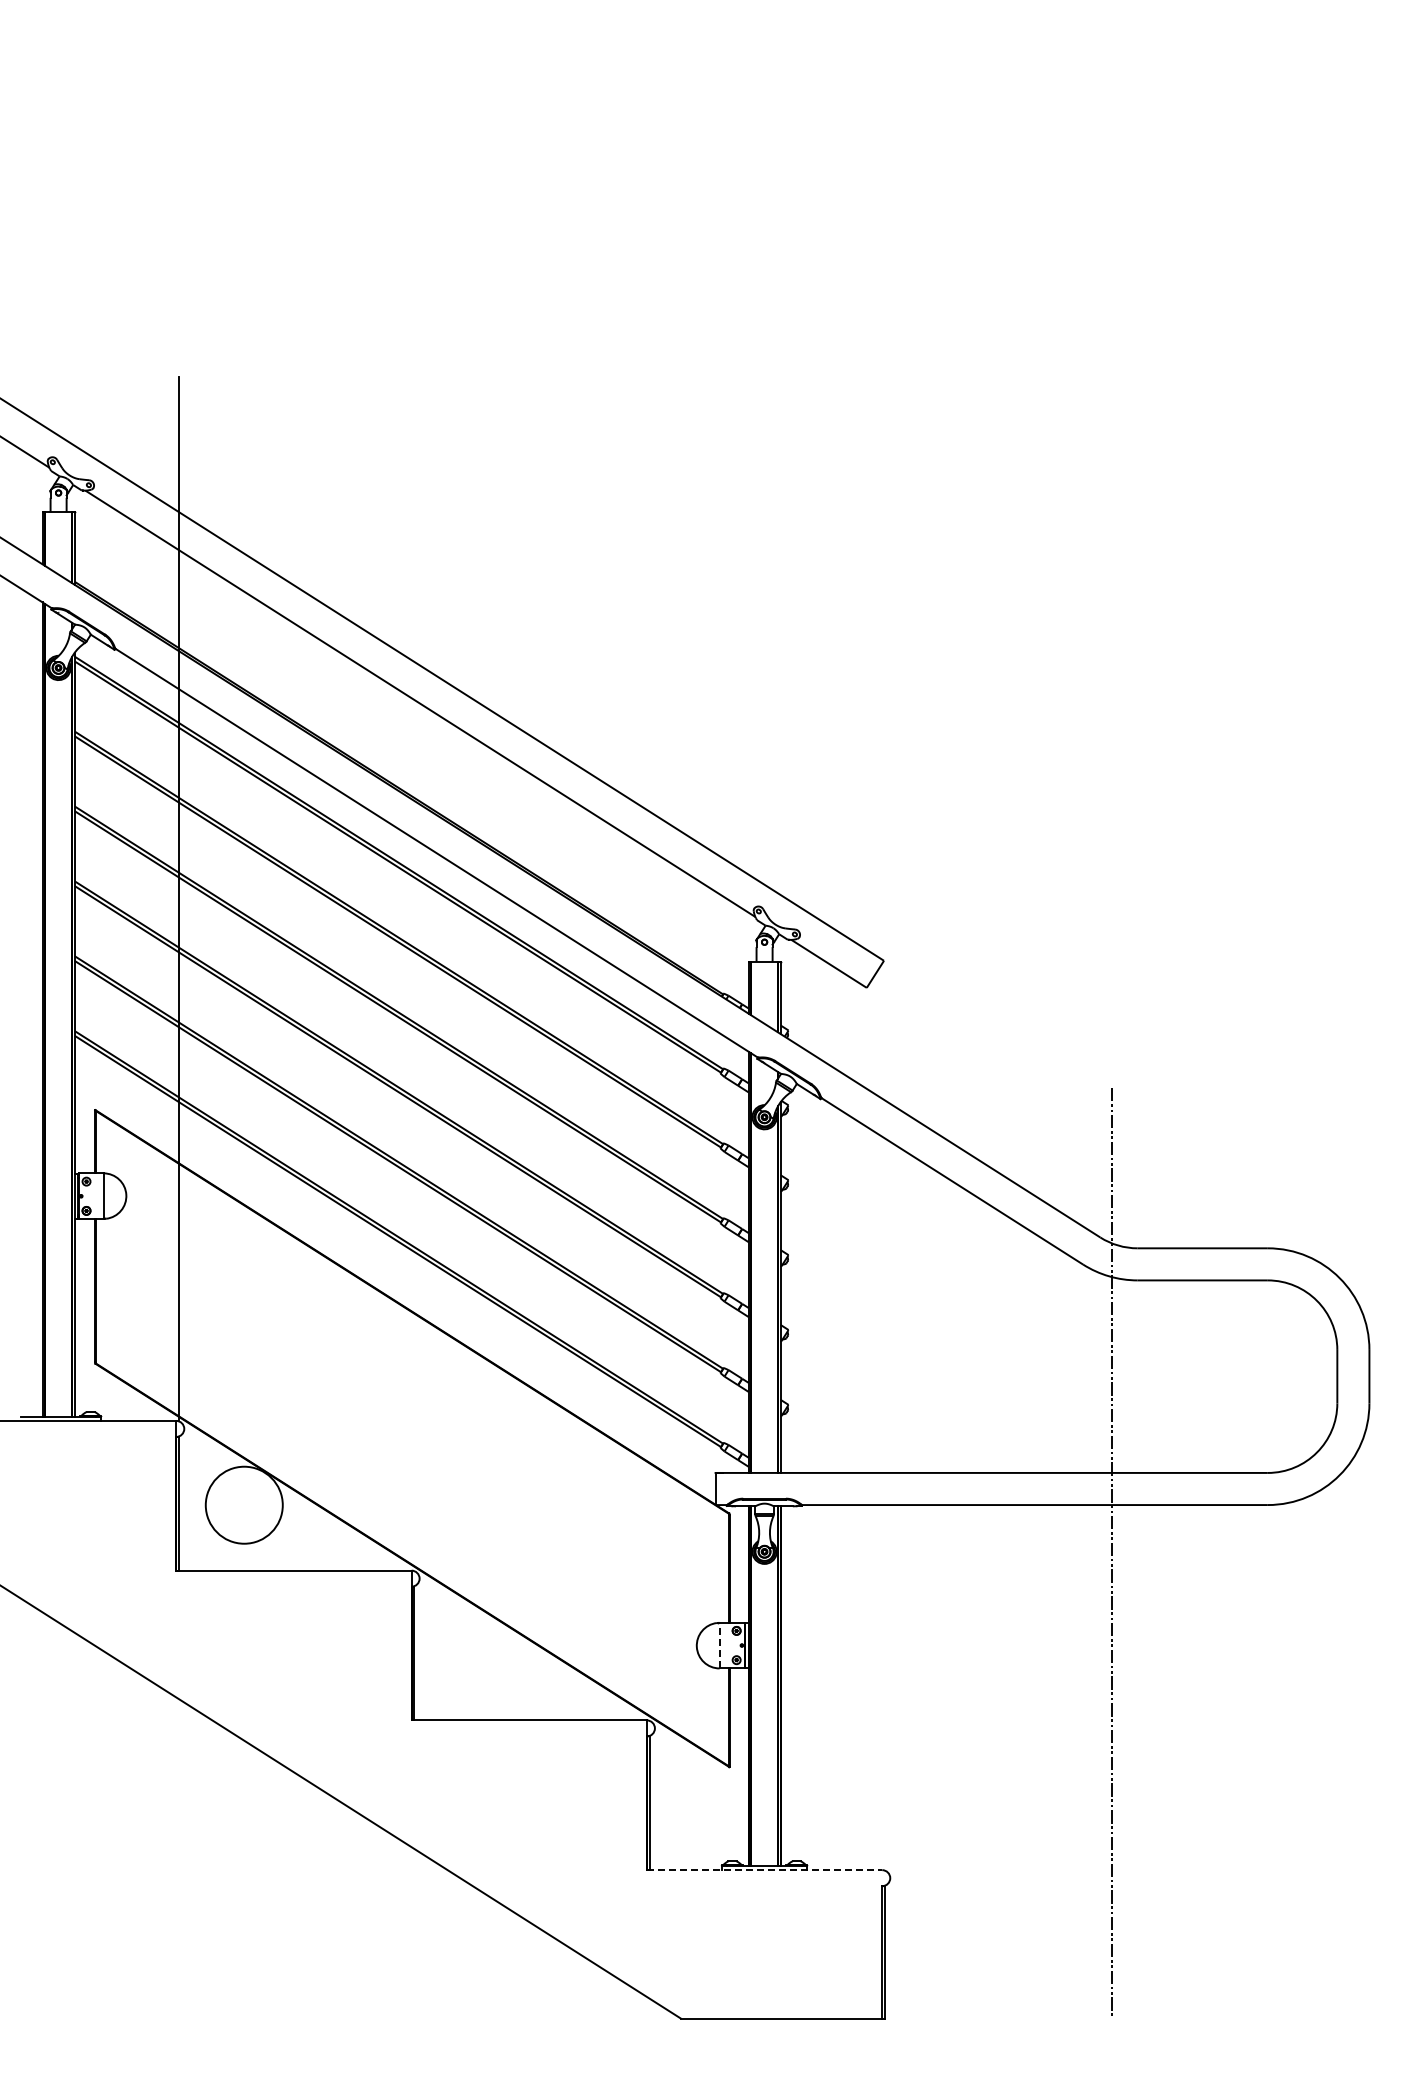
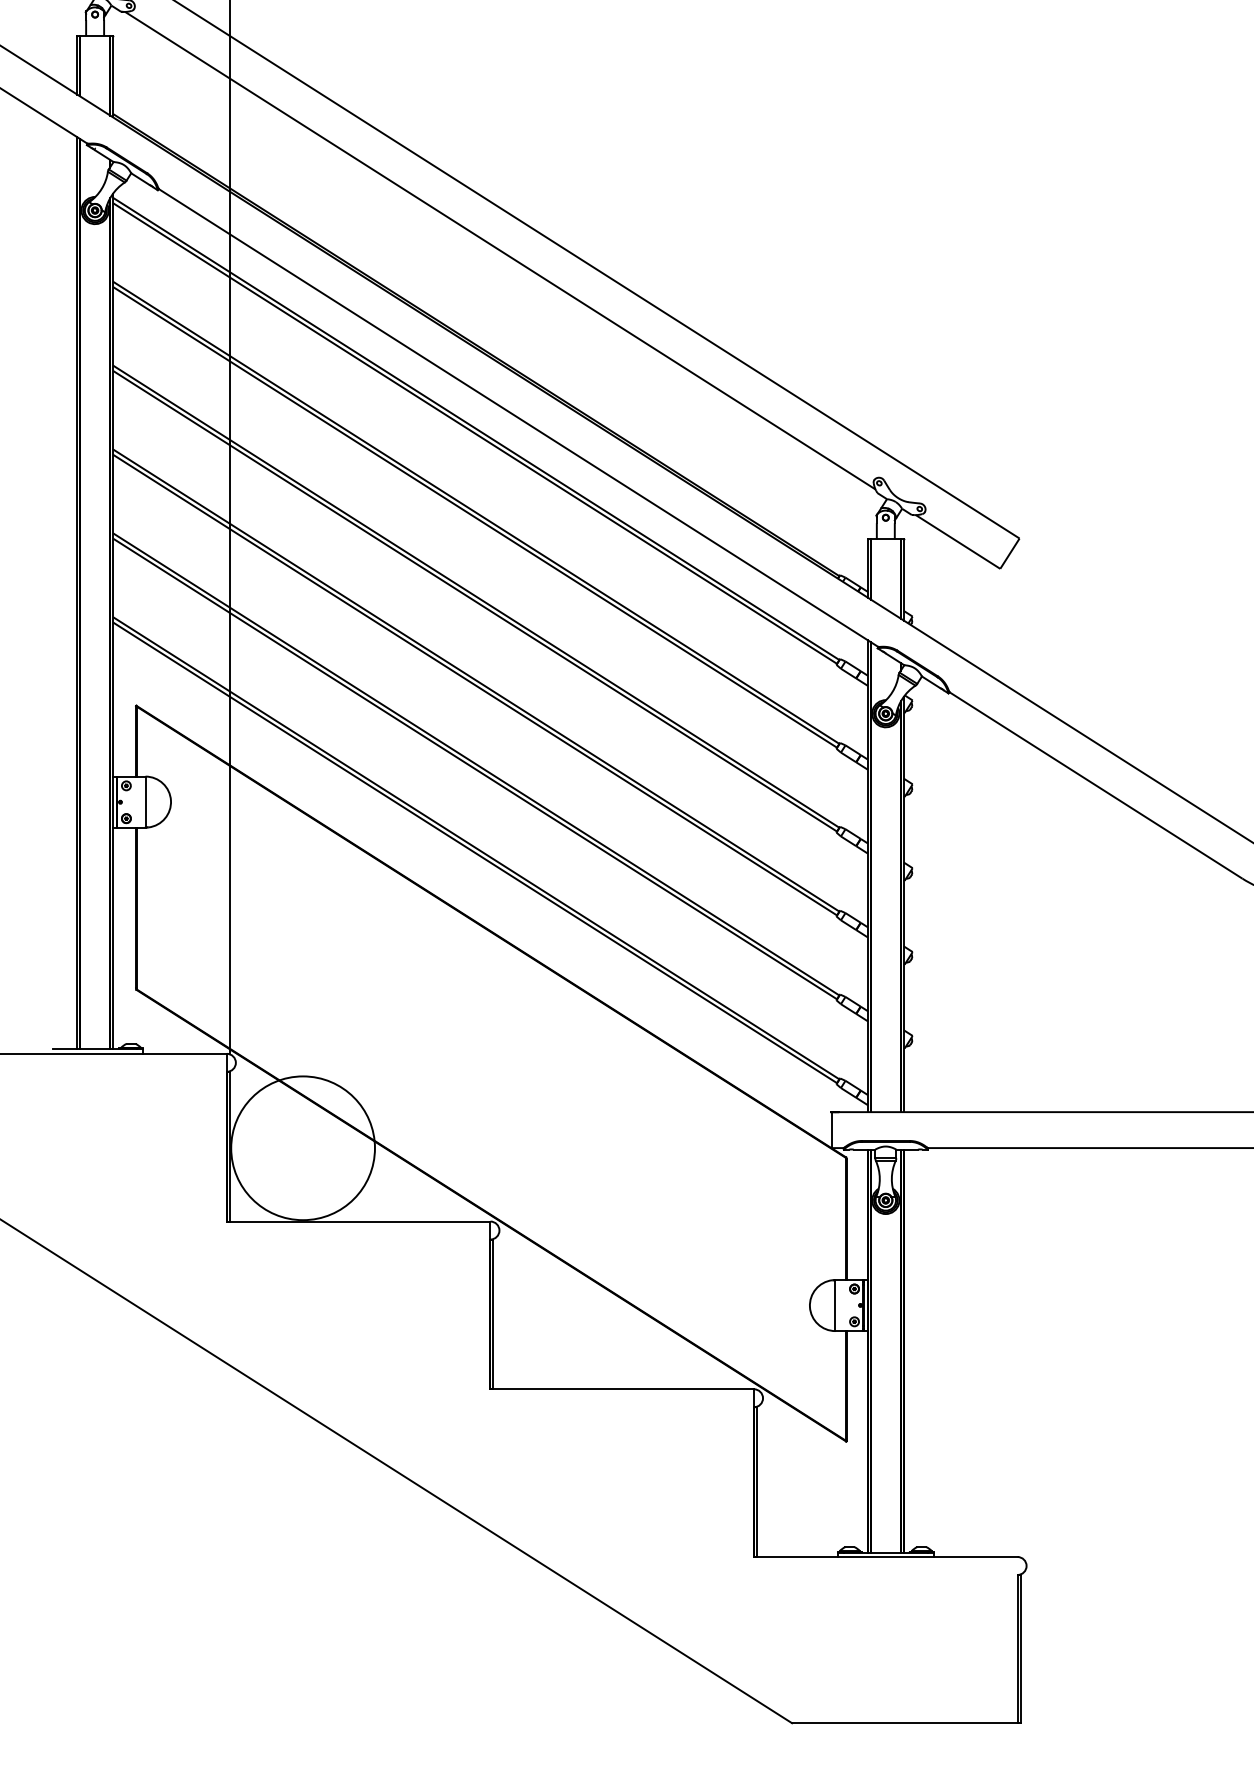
circle: (244, 1505) -> (303, 1148), size x1.67
line: (719, 1645) -> (835, 1305), dashed -> solid
line: (764, 1870) -> (885, 1557), dashed -> solid

